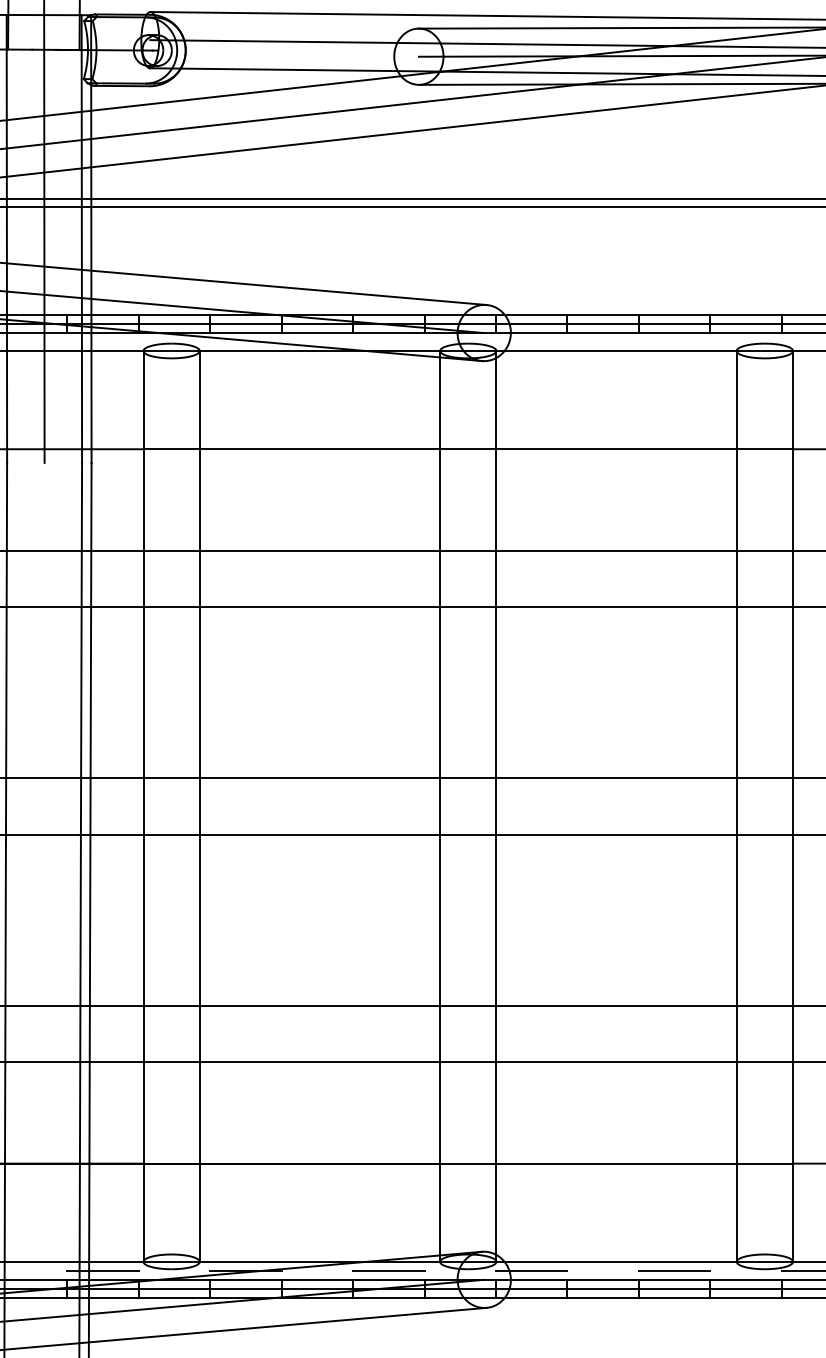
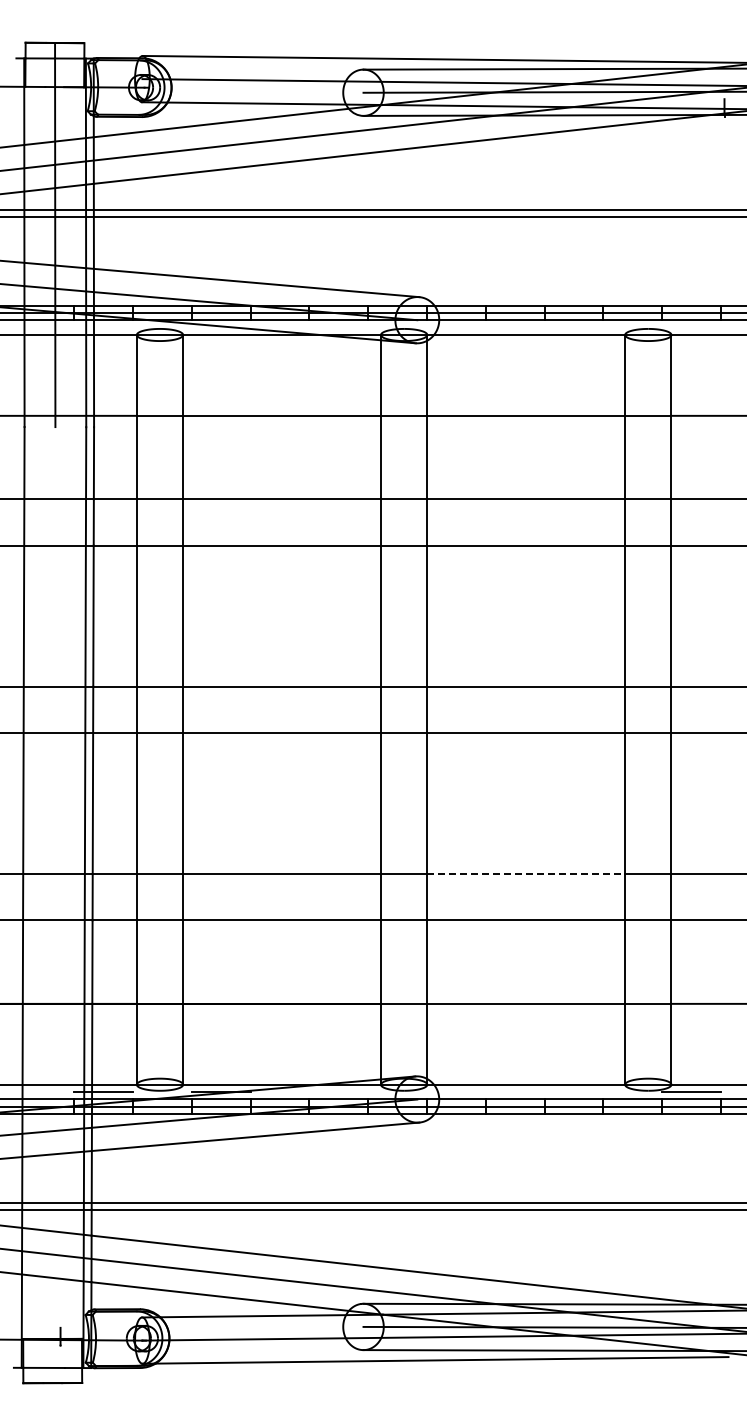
line: (616, 1006) -> (526, 874), solid -> dashed
line: (388, 1271) -> (338, 1092), removed
line: (530, 1271) -> (455, 1092), removed
line: (674, 1271) -> (573, 1092), removed

